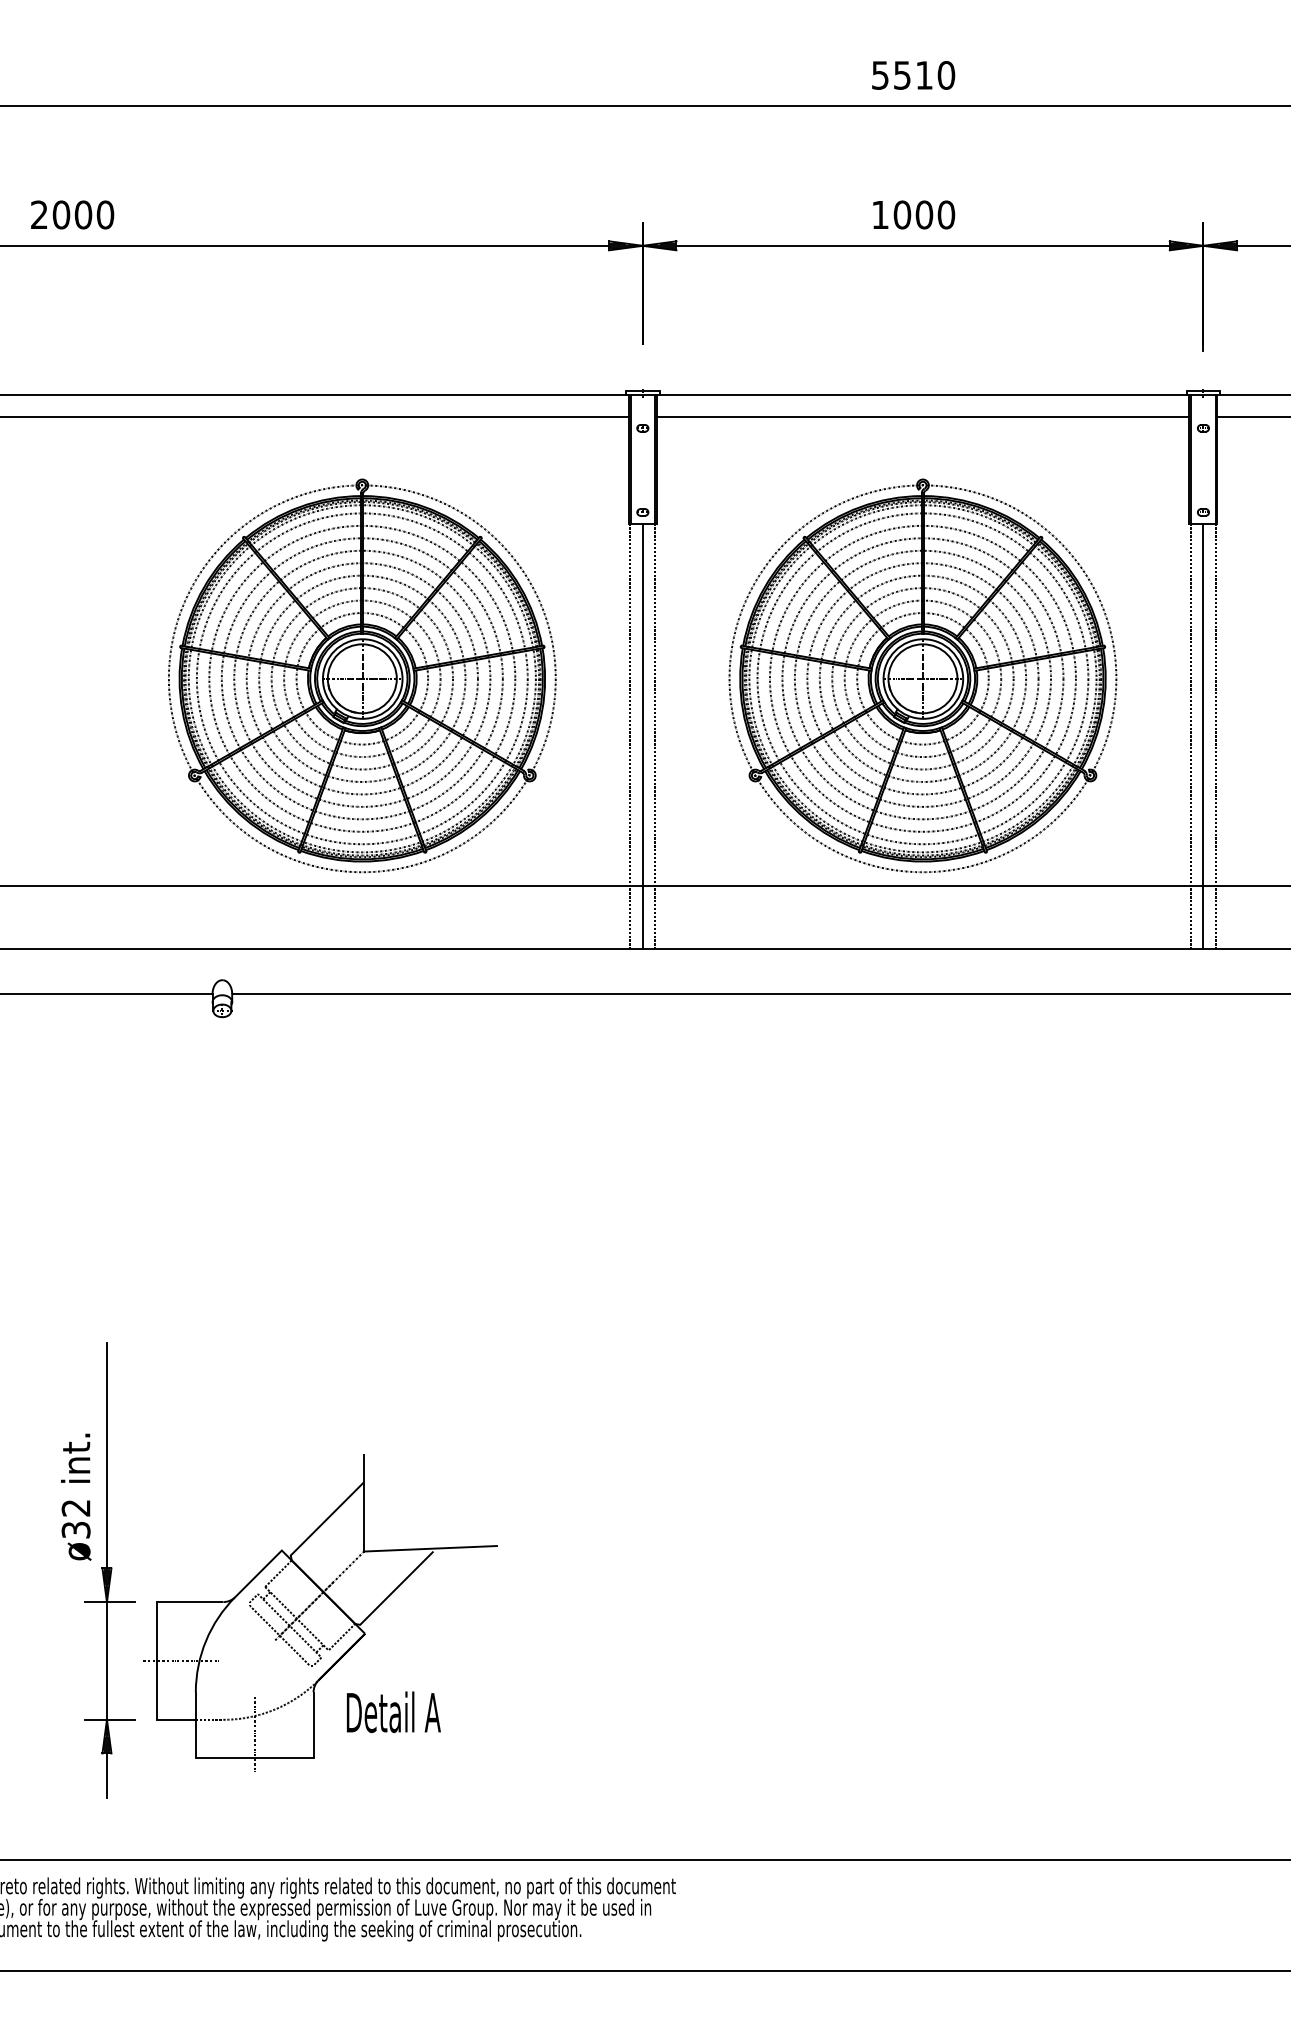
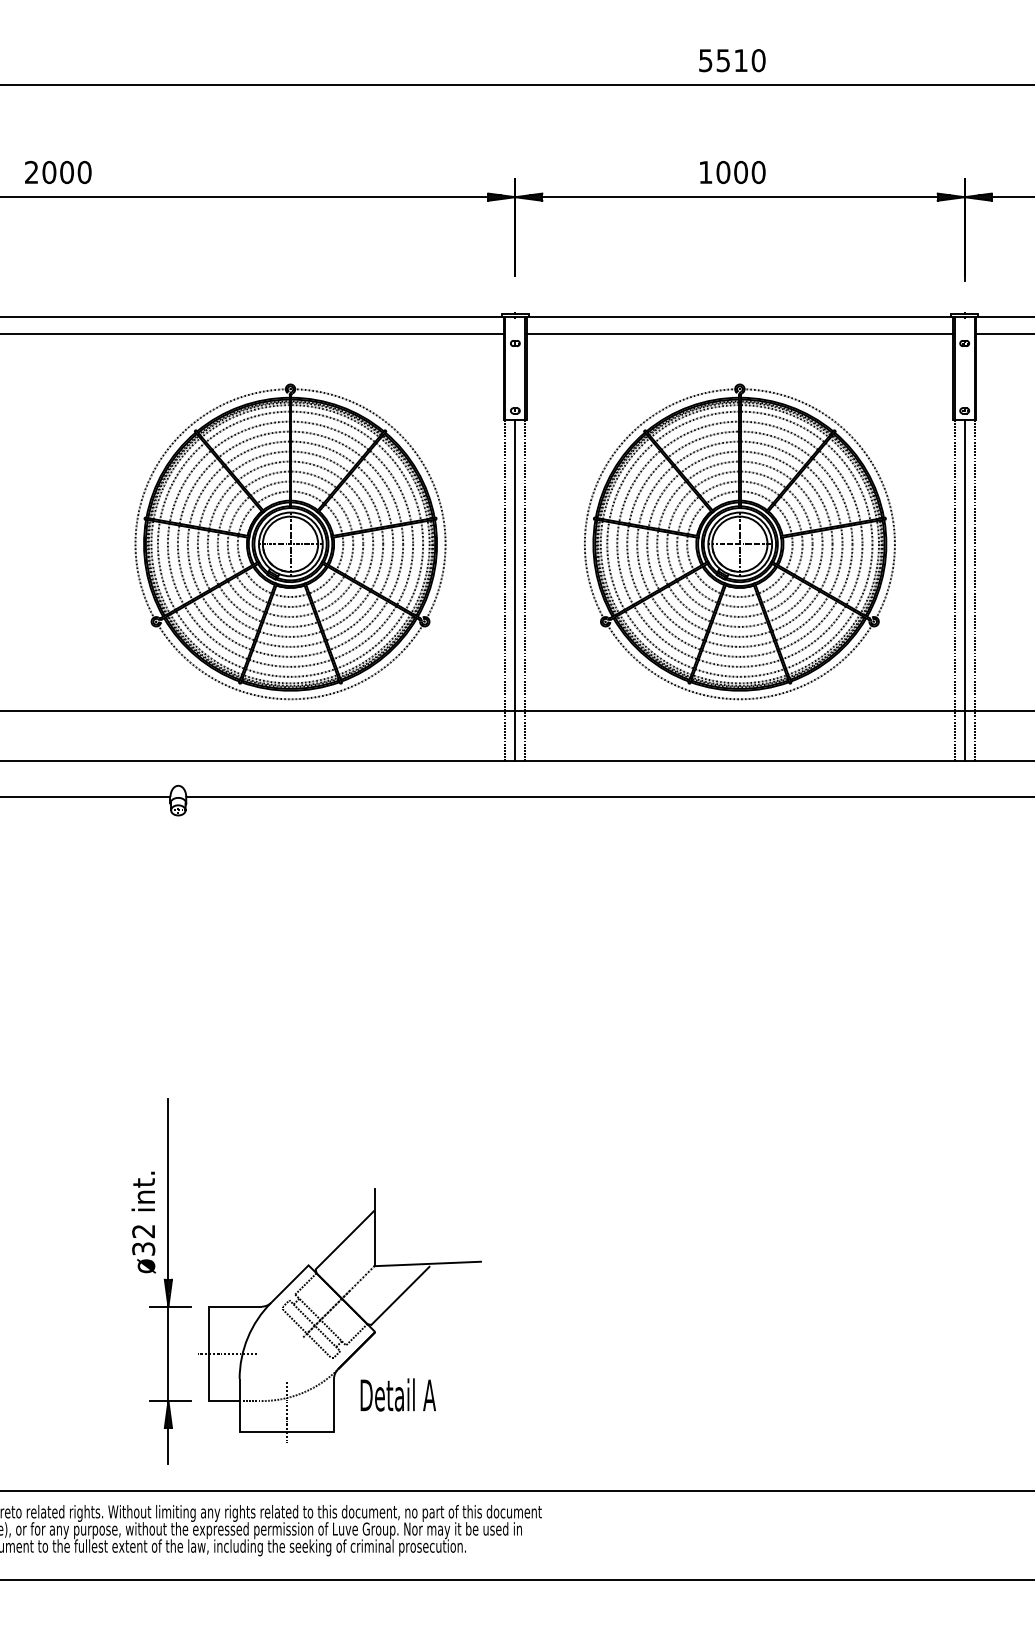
part: (279, 1570) -> (306, 1281), moved

